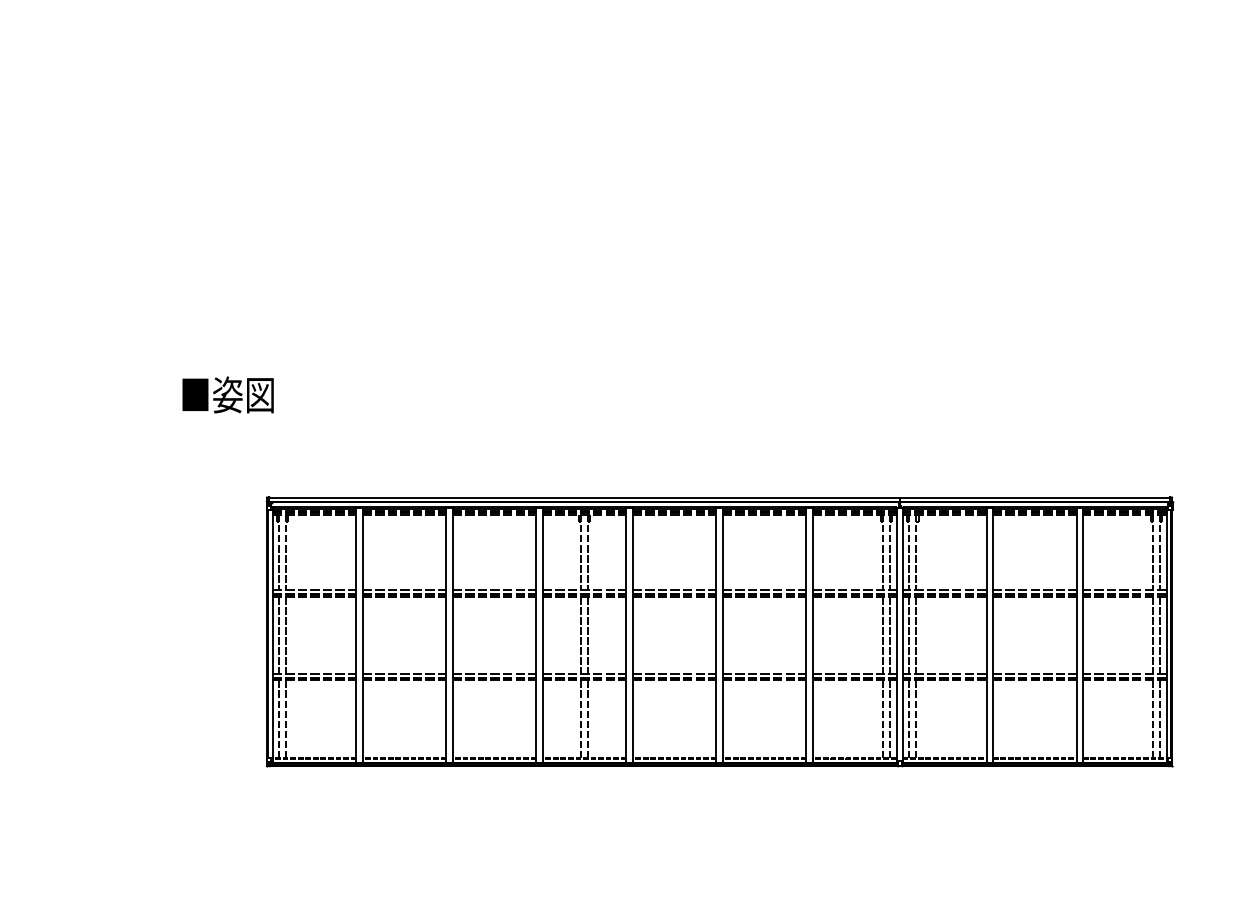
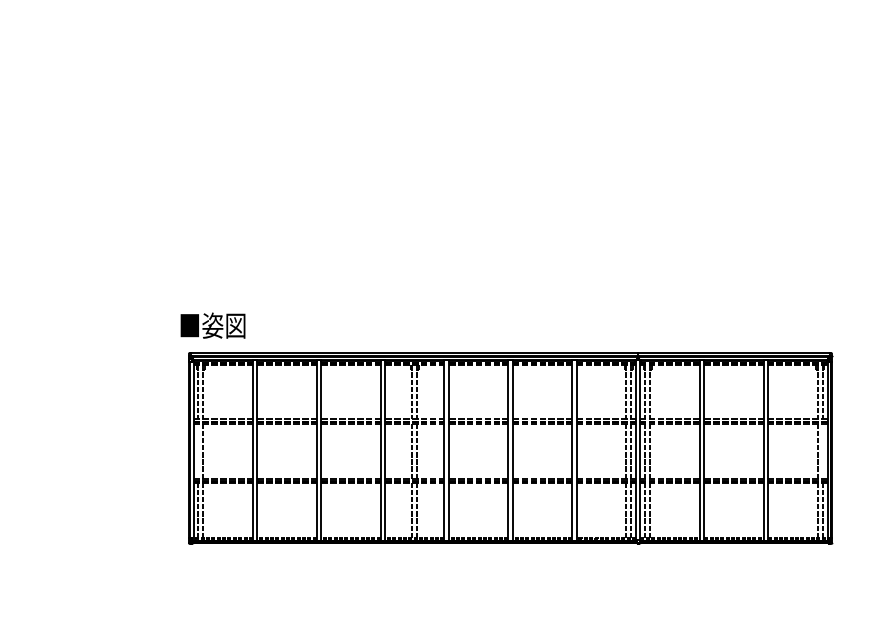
text: (227, 394) -> (212, 325), moved
line: (279, 635) -> (198, 450), removed
line: (1159, 635) -> (822, 450), removed

